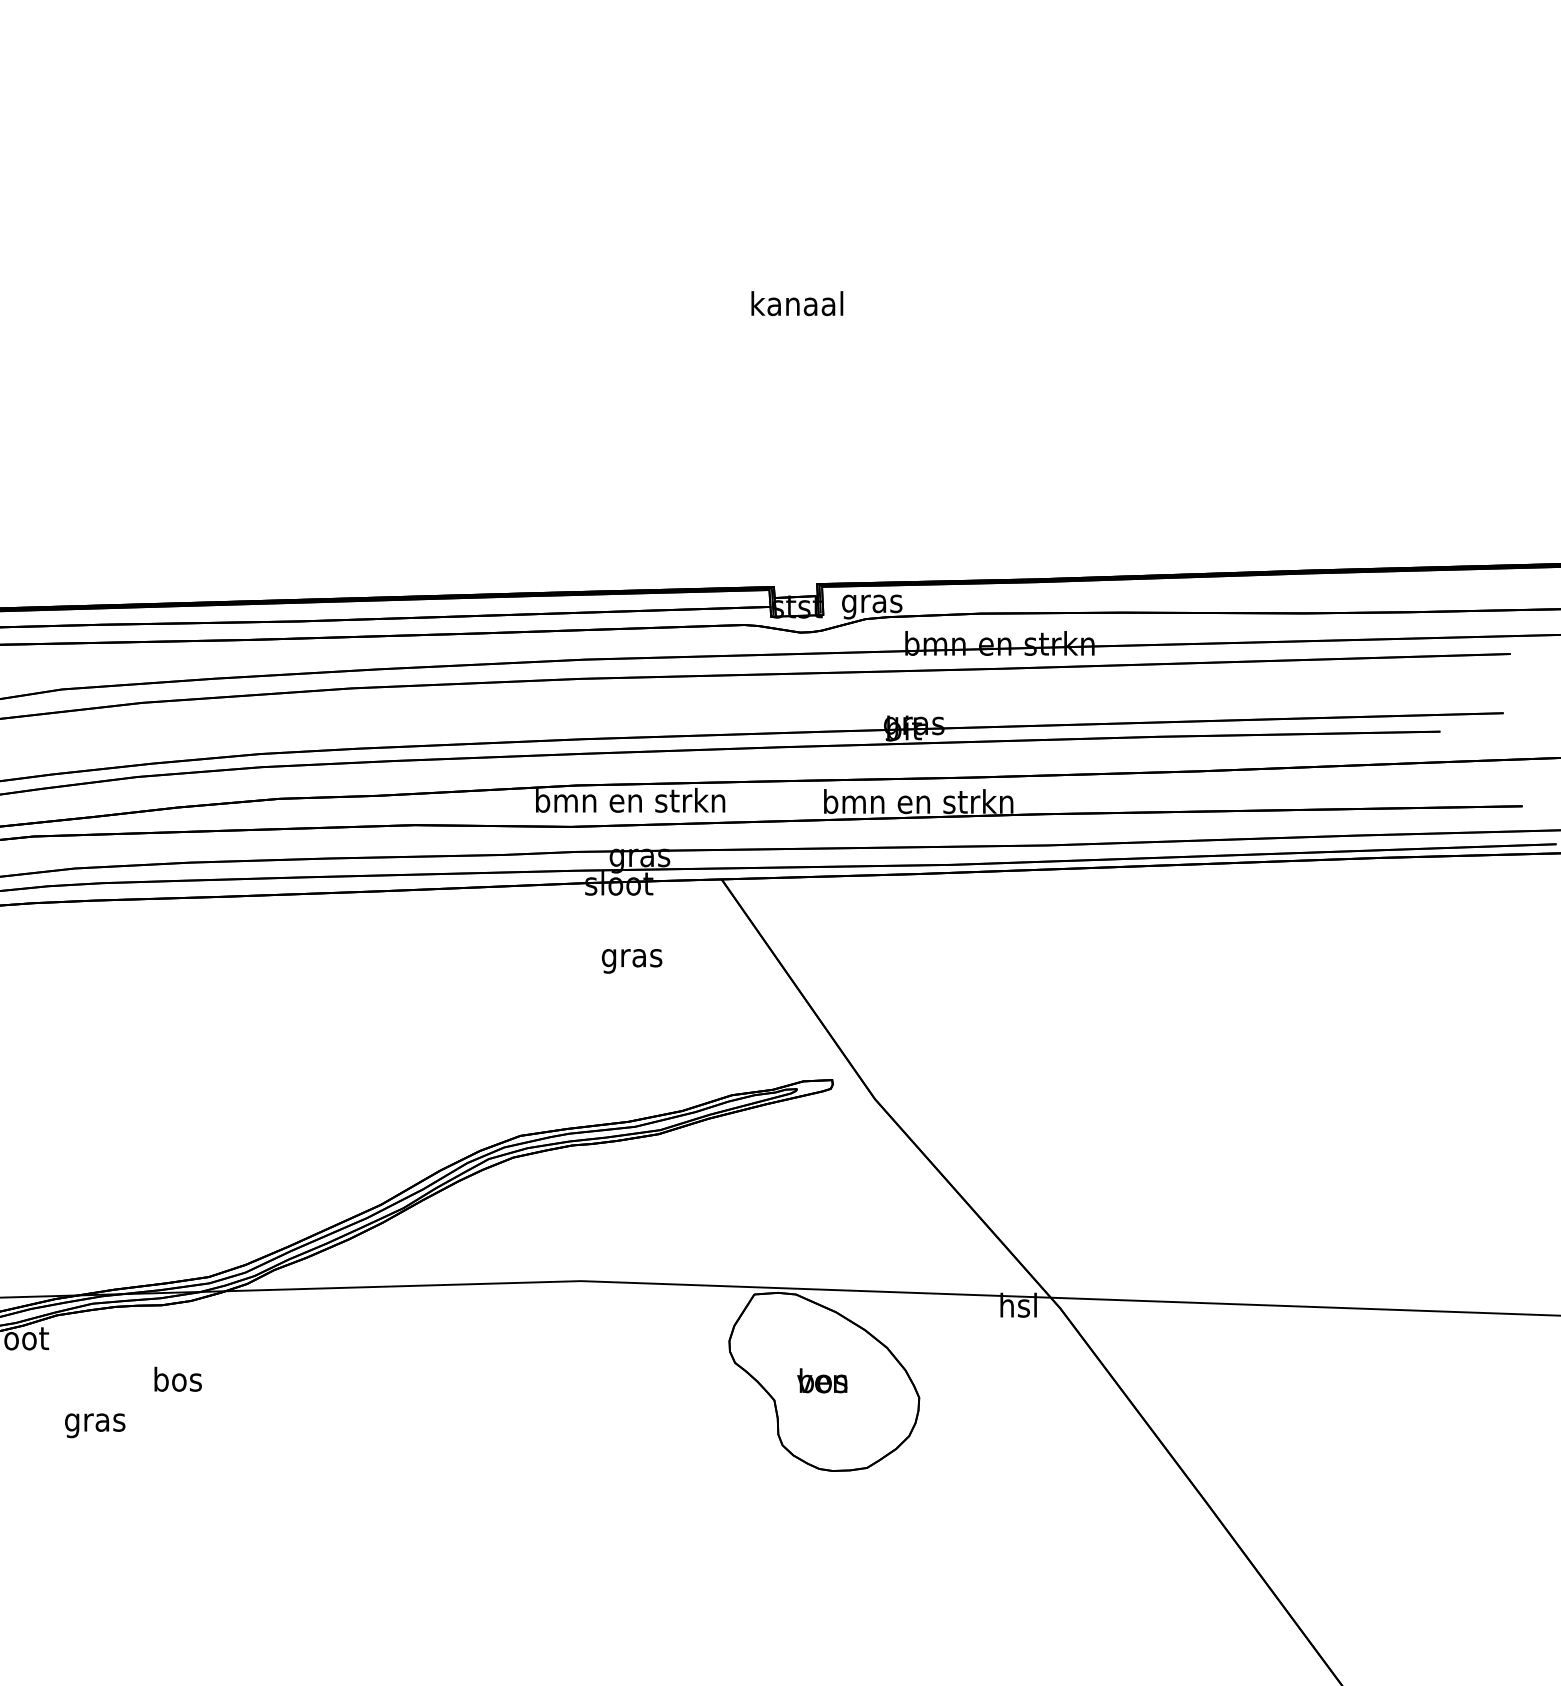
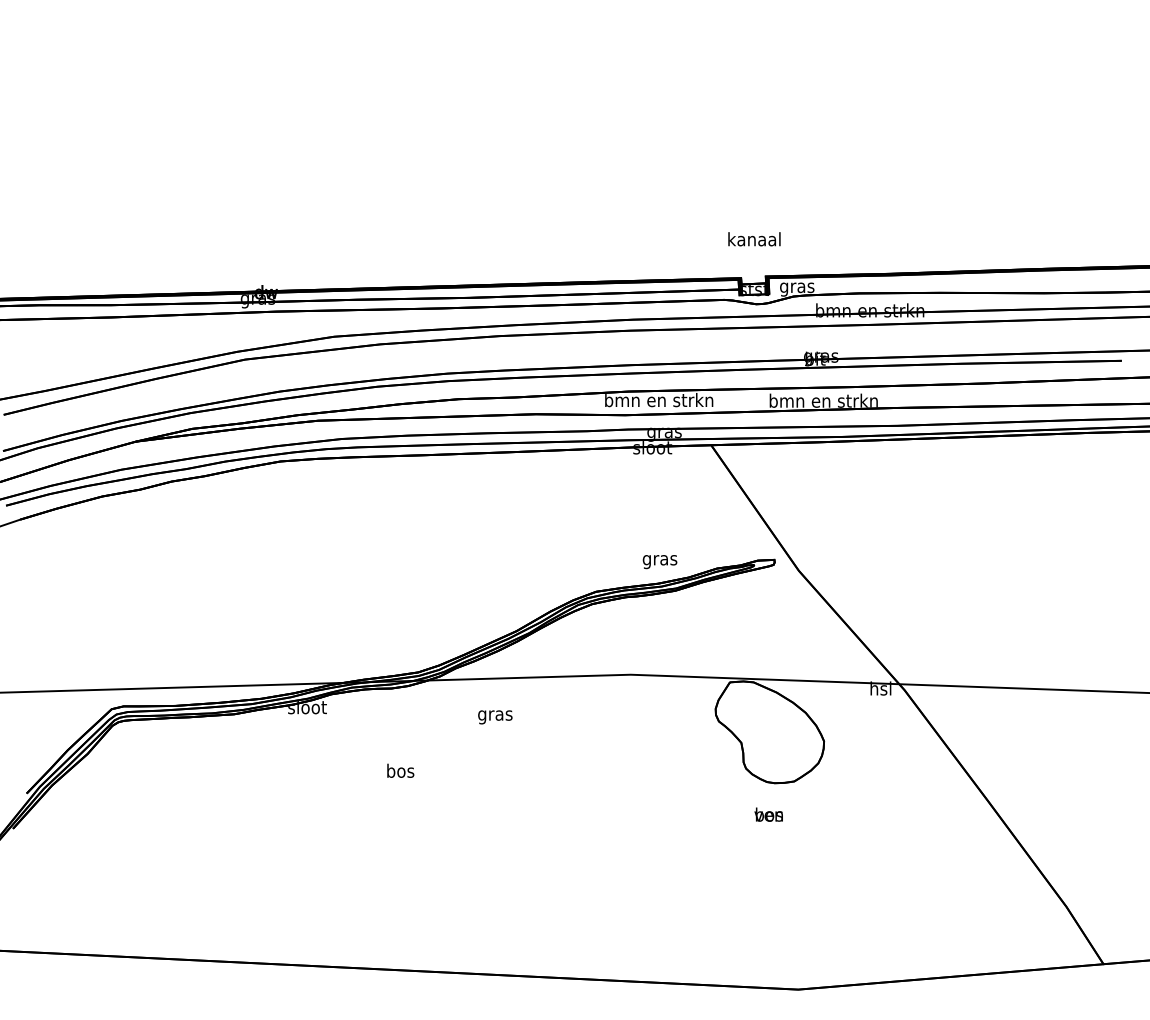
text: (797, 303) -> (754, 239), moved
text: (631, 962) -> (659, 562), moved
text: (177, 1378) -> (400, 770), moved
text: (821, 1380) -> (768, 814), moved
text: (95, 1425) -> (495, 717), moved

